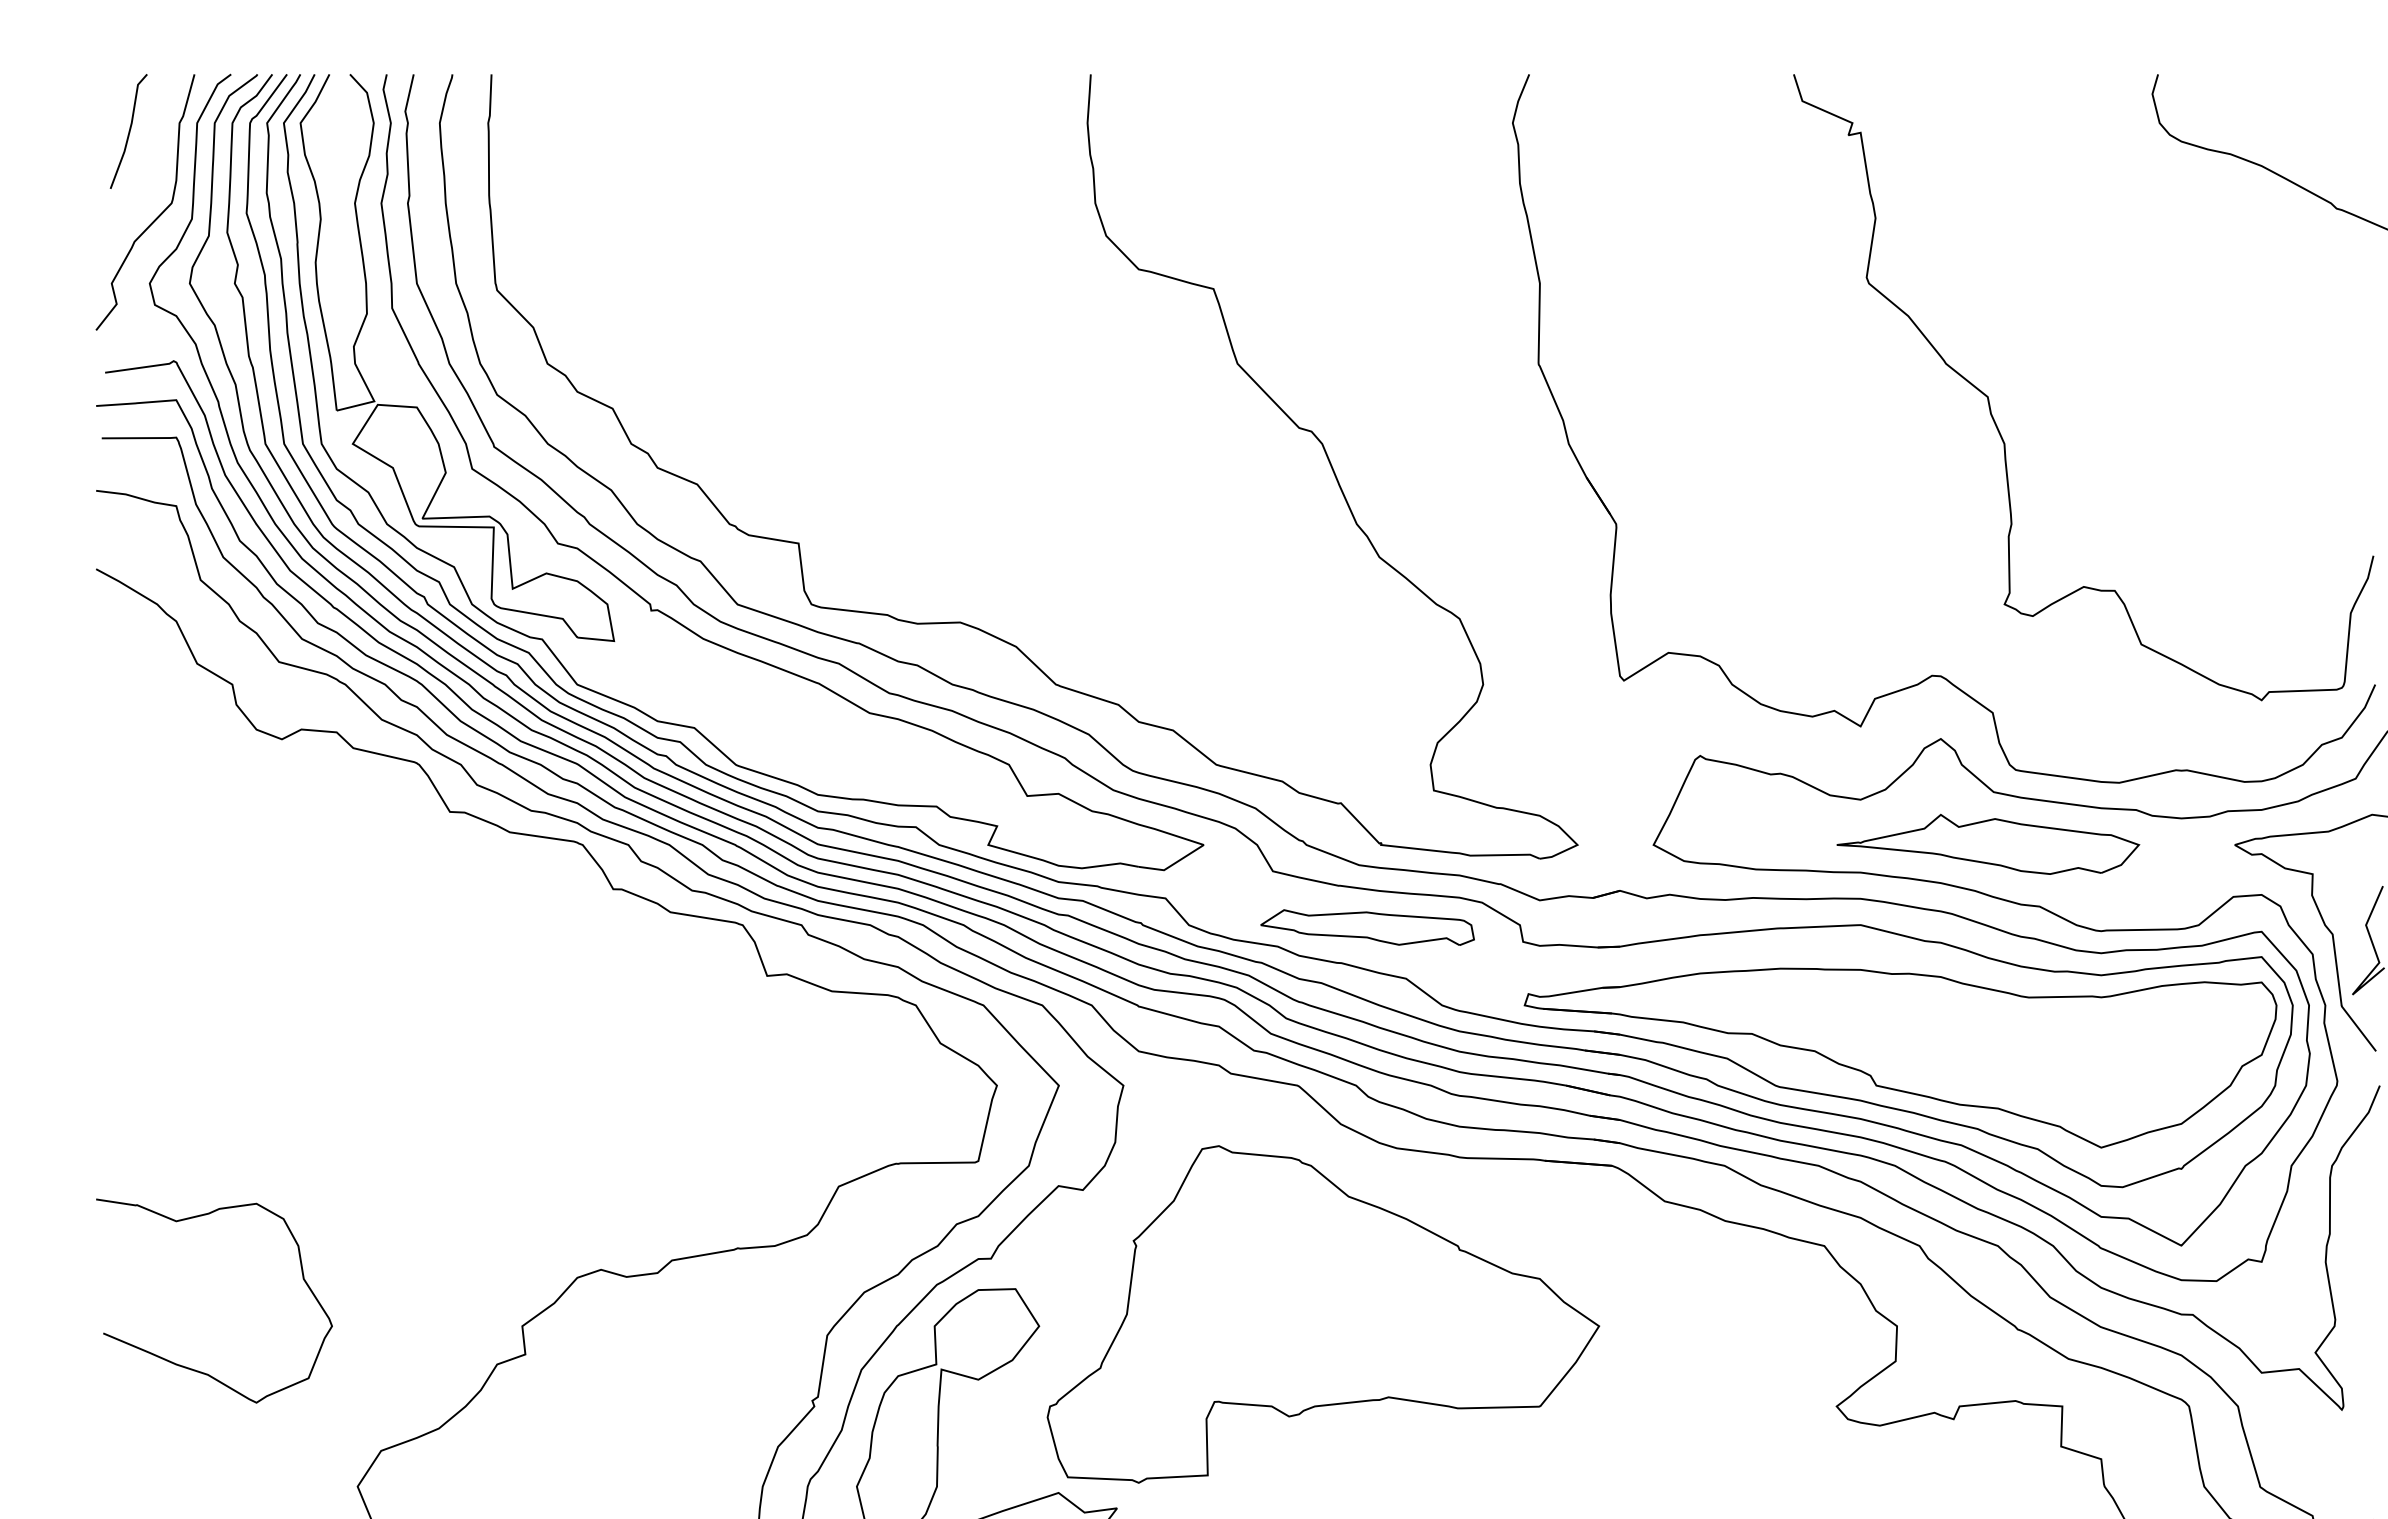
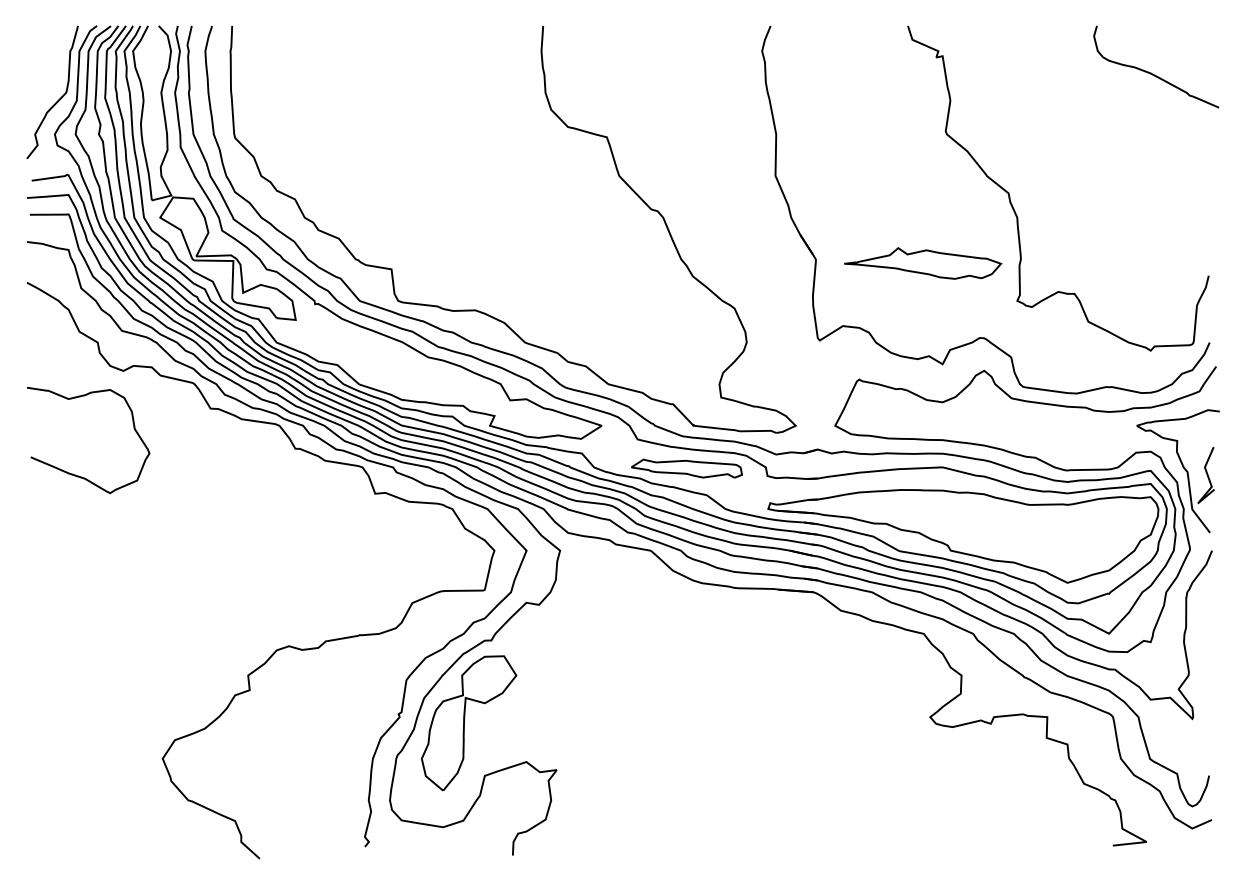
line: (127, 131) -> (43, 55), removed
part: (1989, 844) -> (923, 263), moved
part: (1322, 1314) -> (663, 669), removed
curve: (189, 1366) -> (75, 474), moved

